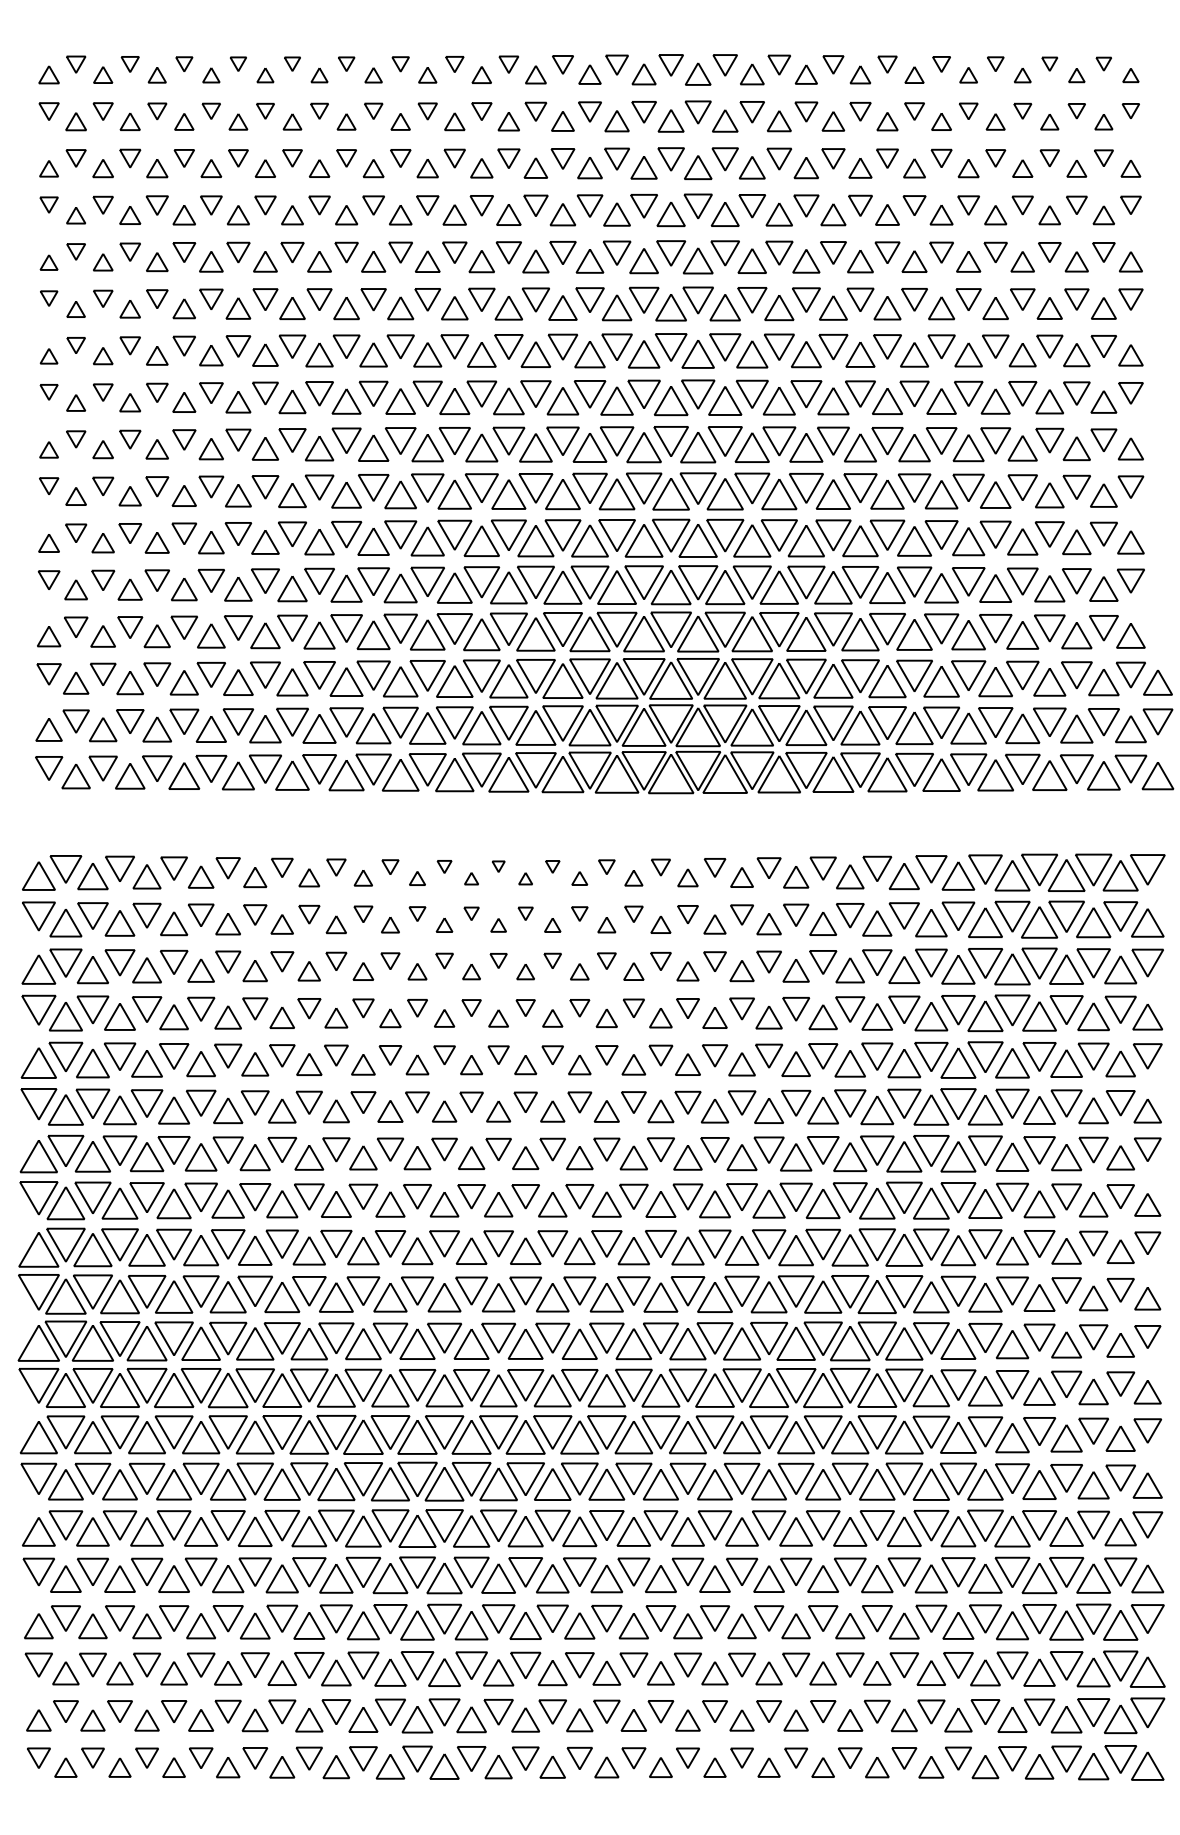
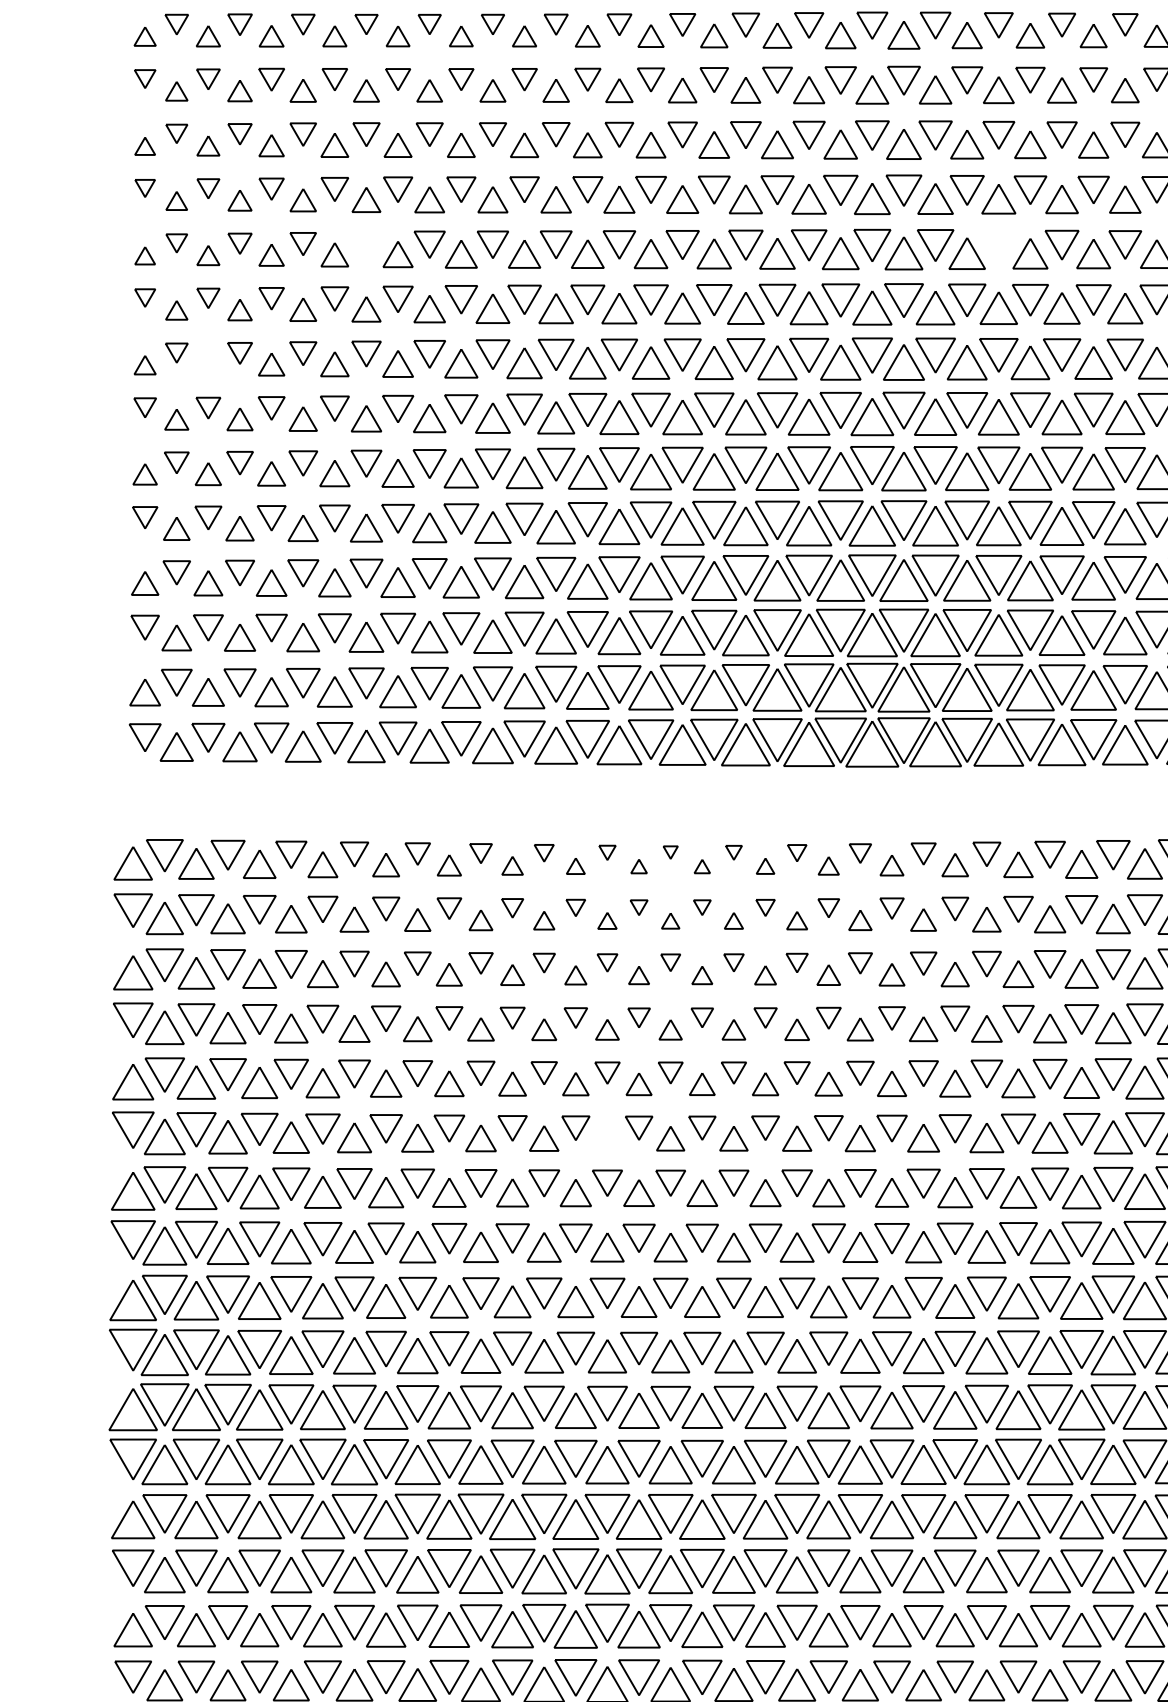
part: (238, 346) -> (366, 244), removed
part: (779, 346) -> (999, 244), removed
part: (102, 449) -> (207, 364), removed
part: (444, 1111) -> (607, 1138), removed

